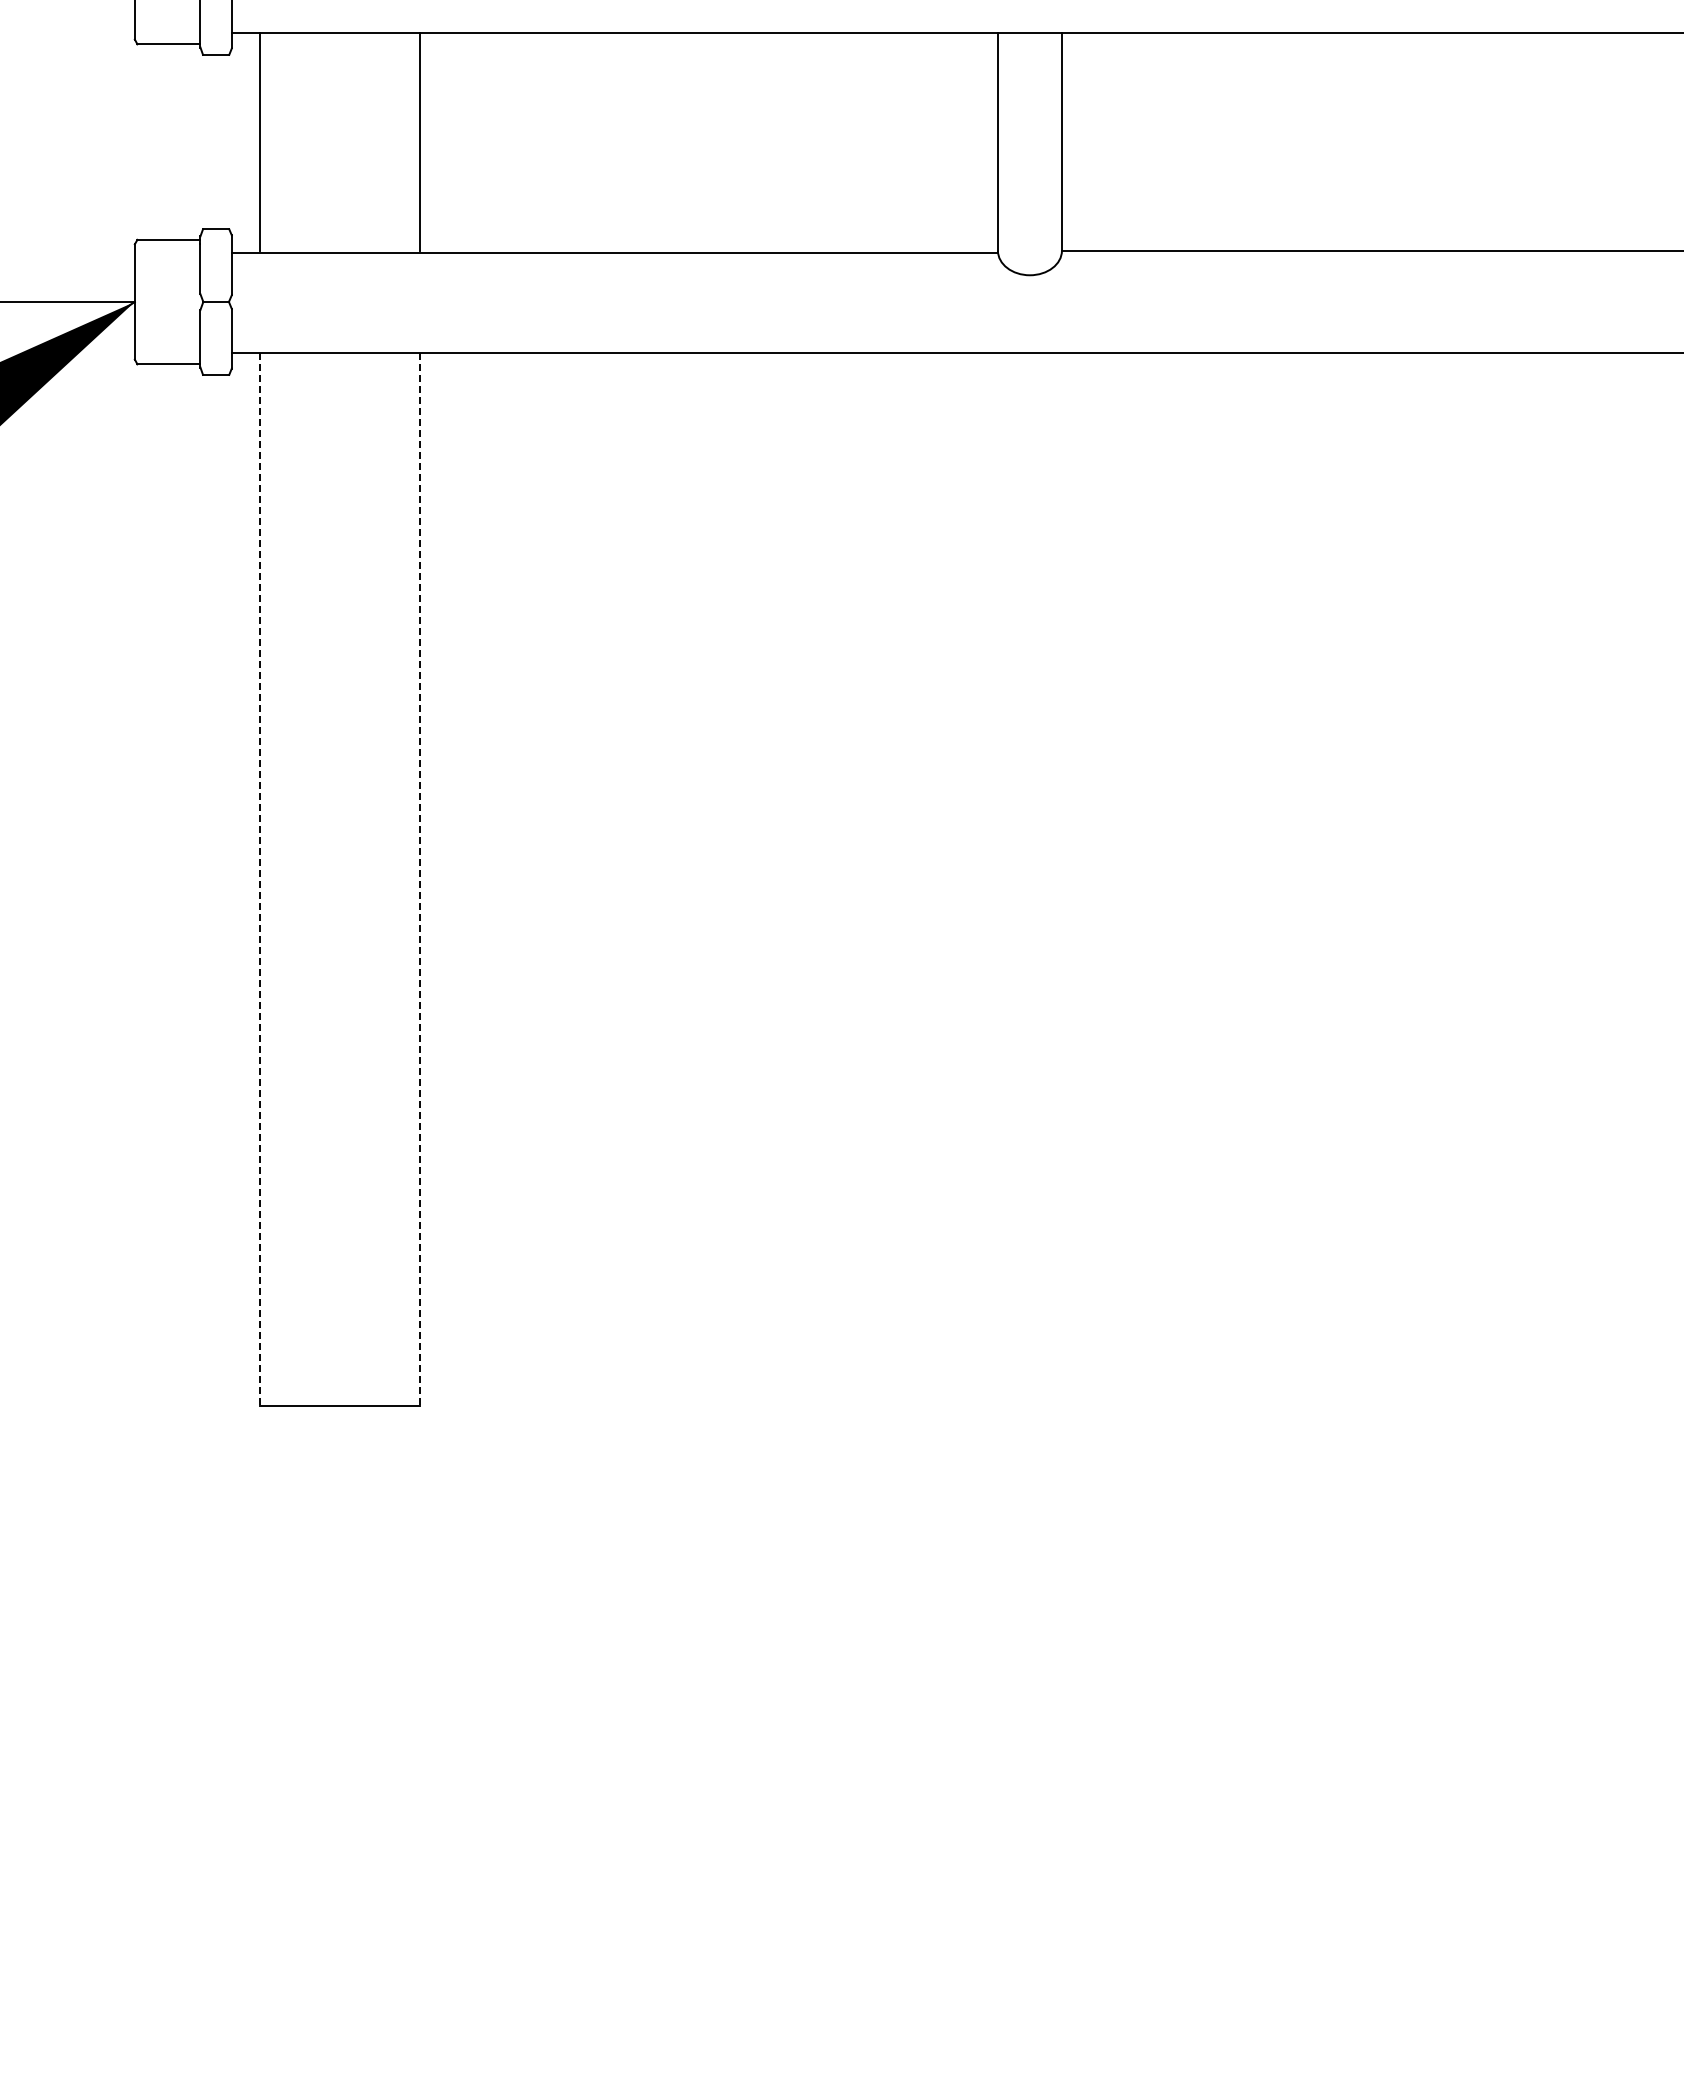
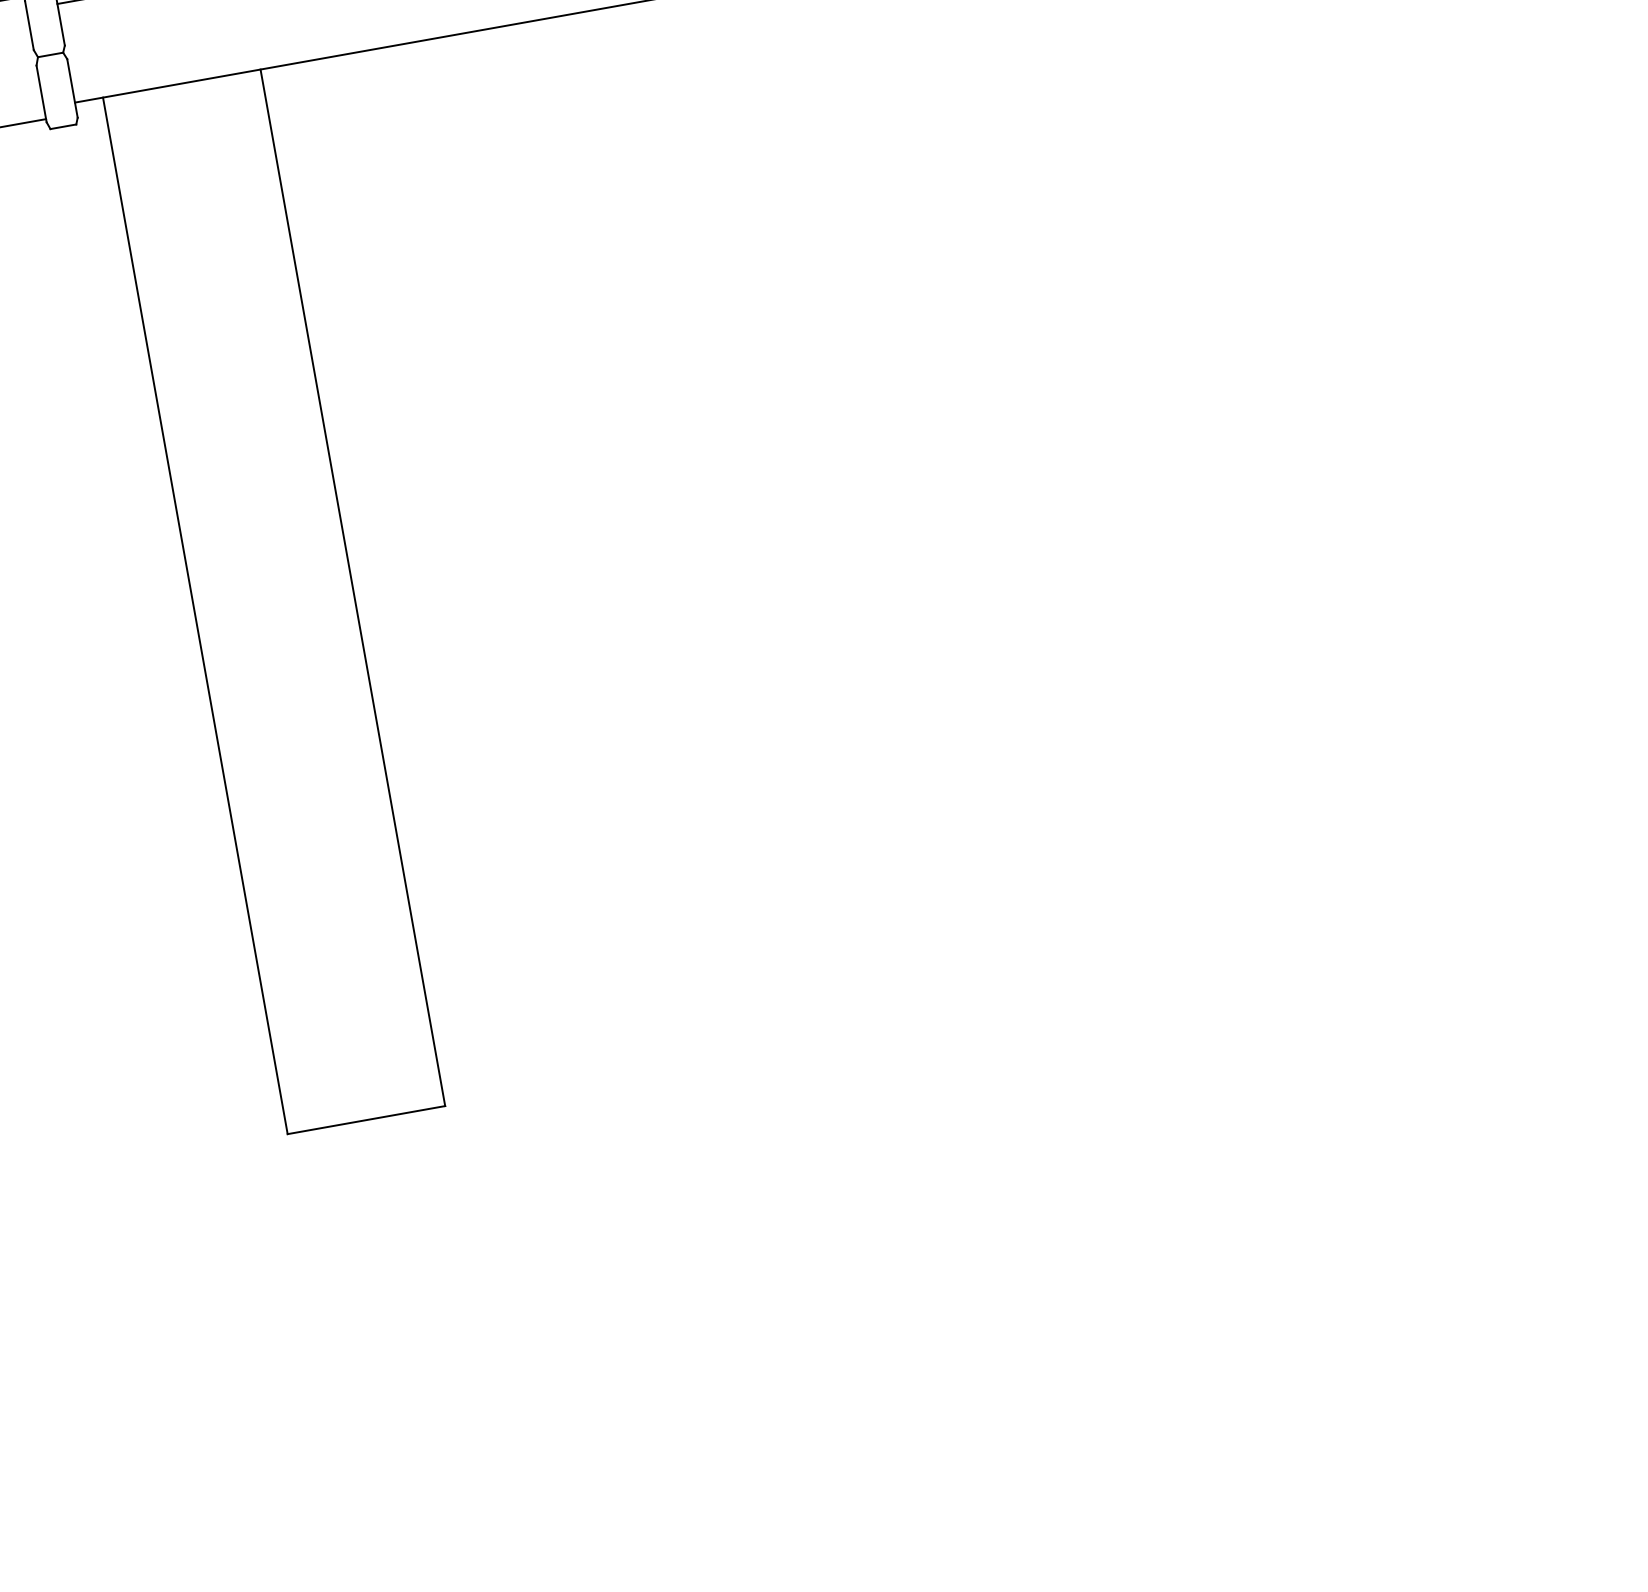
line: (260, 880) -> (195, 616), dashed -> solid
line: (420, 880) -> (353, 588), dashed -> solid

